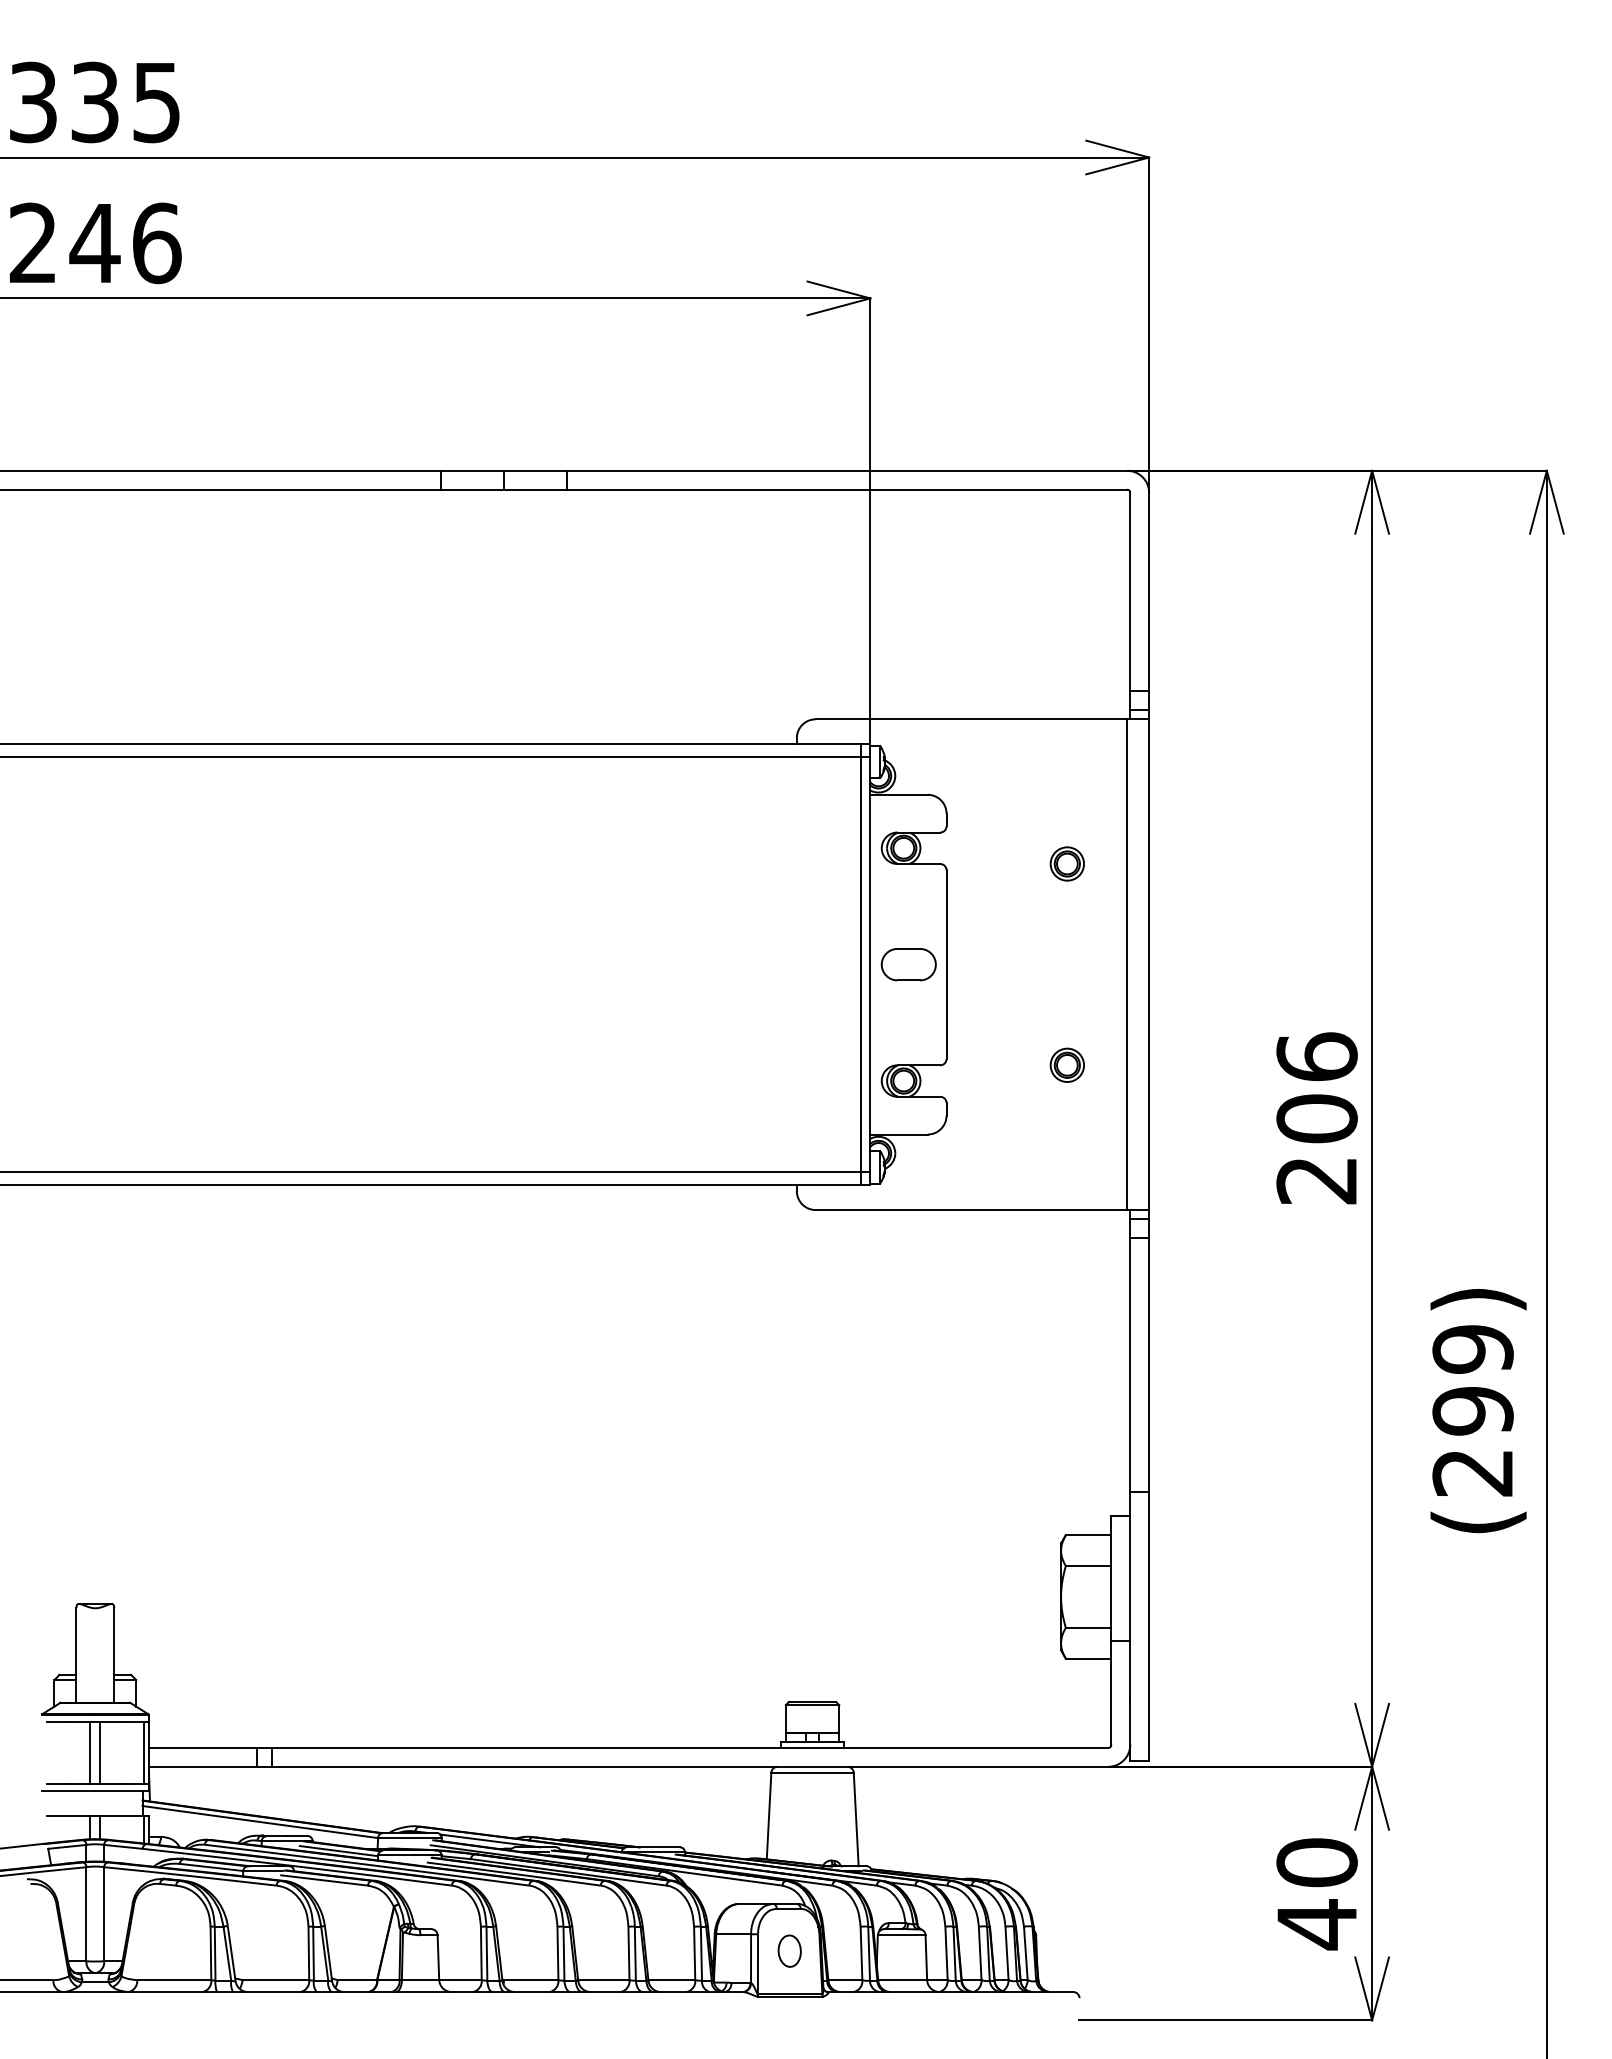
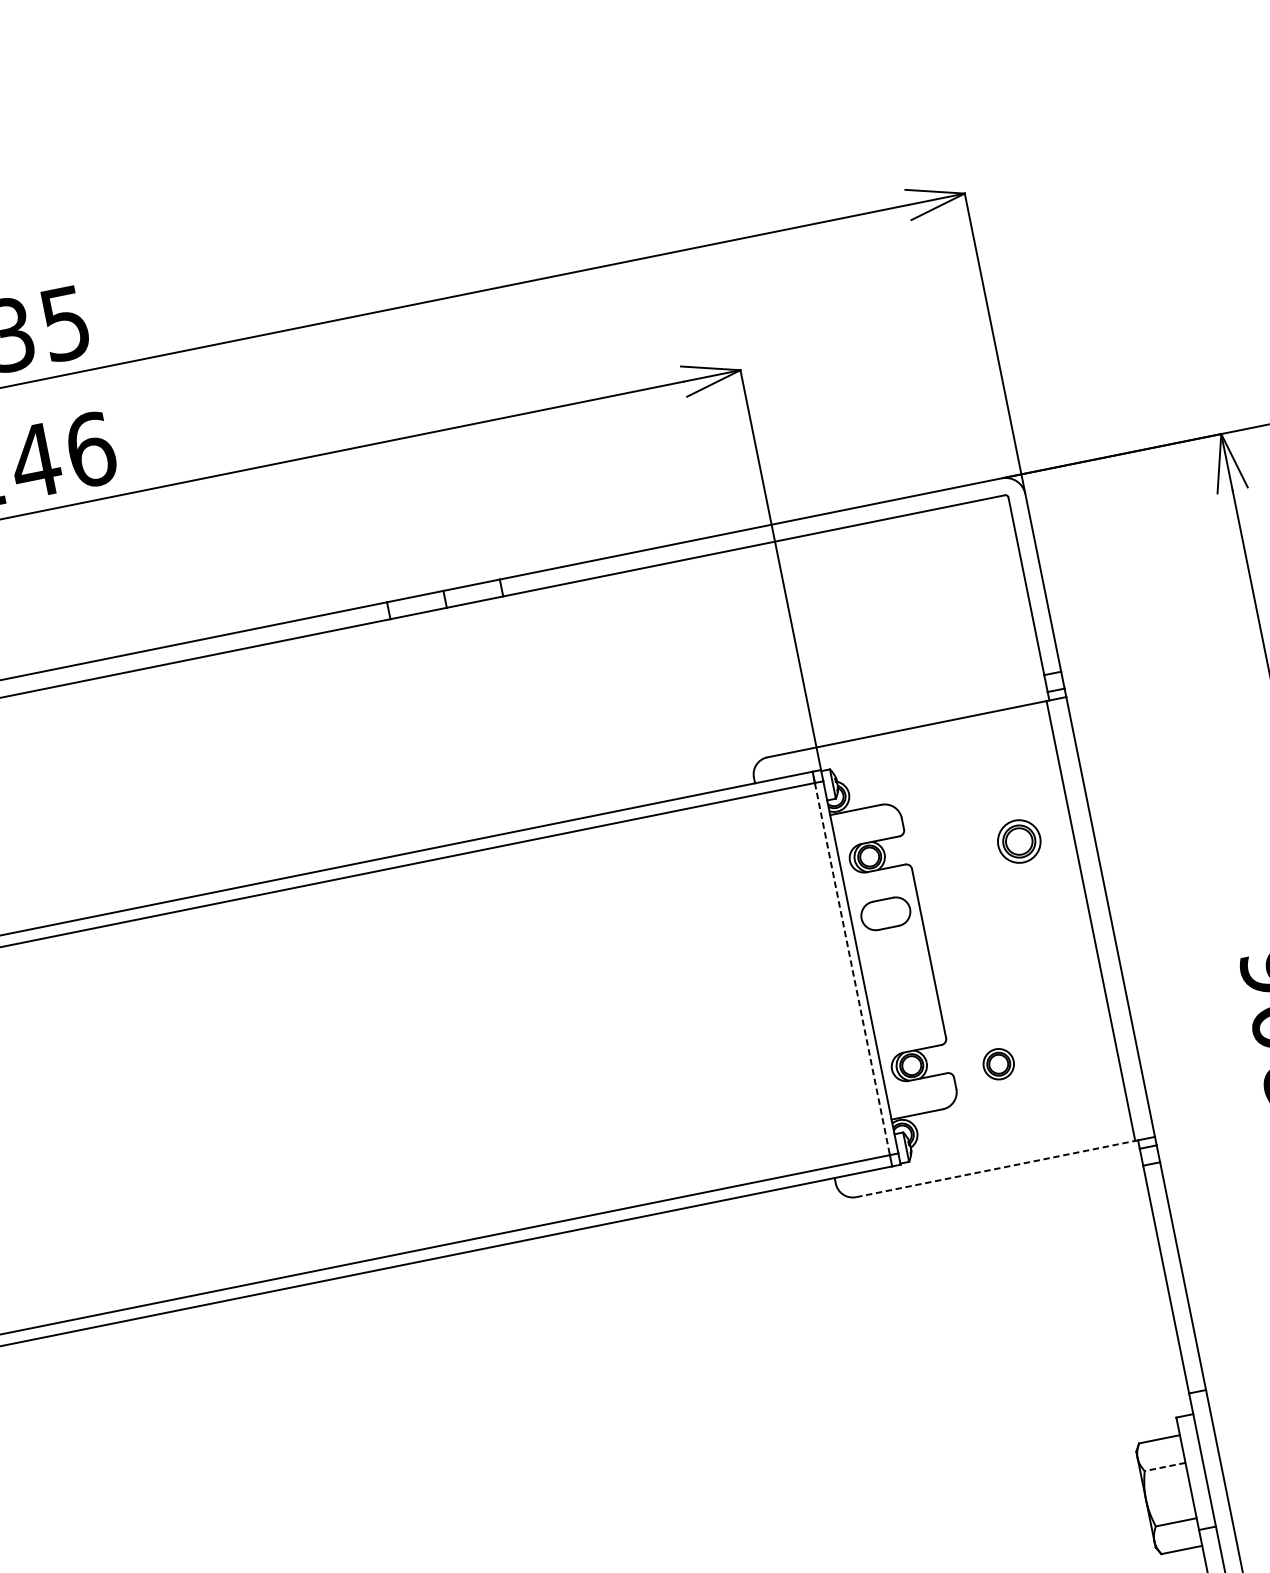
part: (1066, 863) -> (1018, 841), size x1.4
line: (861, 964) -> (852, 968), solid -> dashed
part: (908, 964) -> (885, 913), moved
part: (1066, 1064) -> (997, 1063), moved
line: (971, 1210) -> (995, 1169), solid -> dashed
line: (1088, 1566) -> (1165, 1467), solid -> dashed

